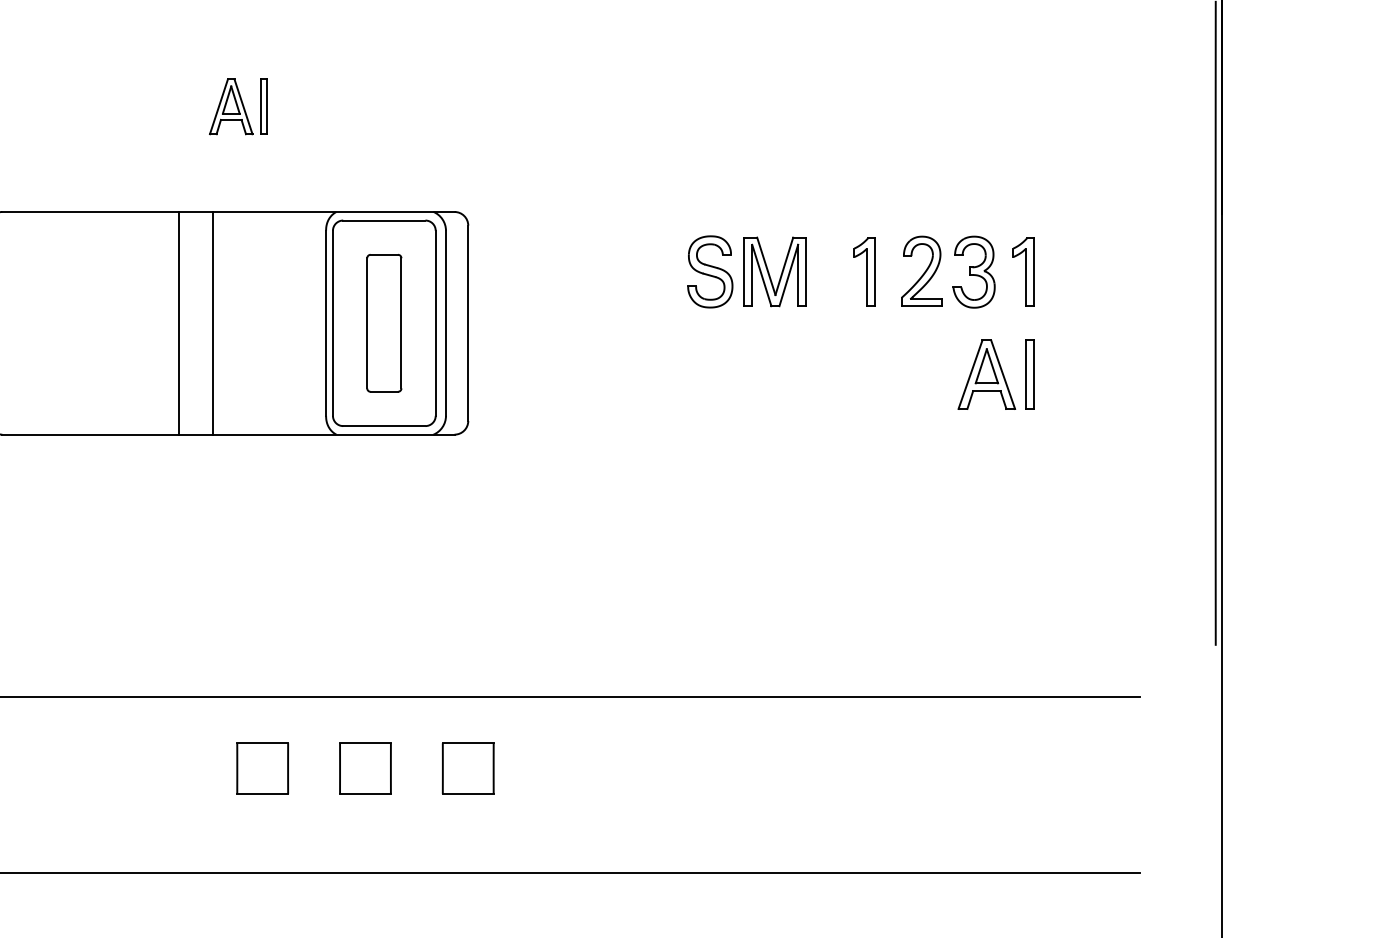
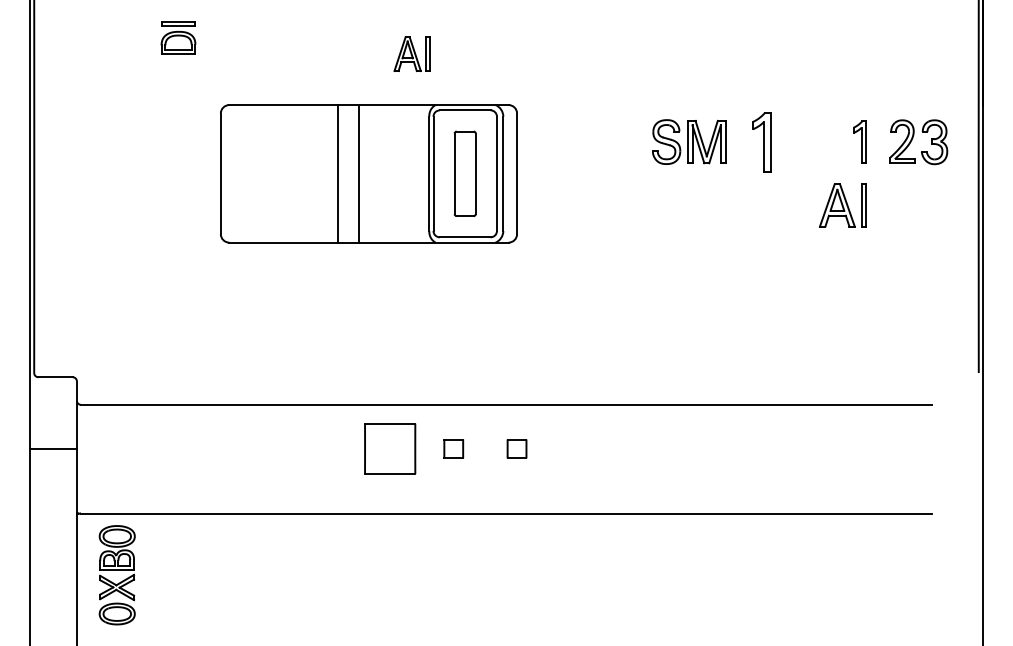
part: (237, 105) -> (411, 53), moved
part: (938, 269) -> (912, 140), moved
part: (863, 270) -> (761, 141), size x1.4
part: (261, 767) -> (389, 448), size x1.6
part: (365, 767) -> (453, 448), size x0.6
part: (467, 767) -> (516, 448), size x0.6

